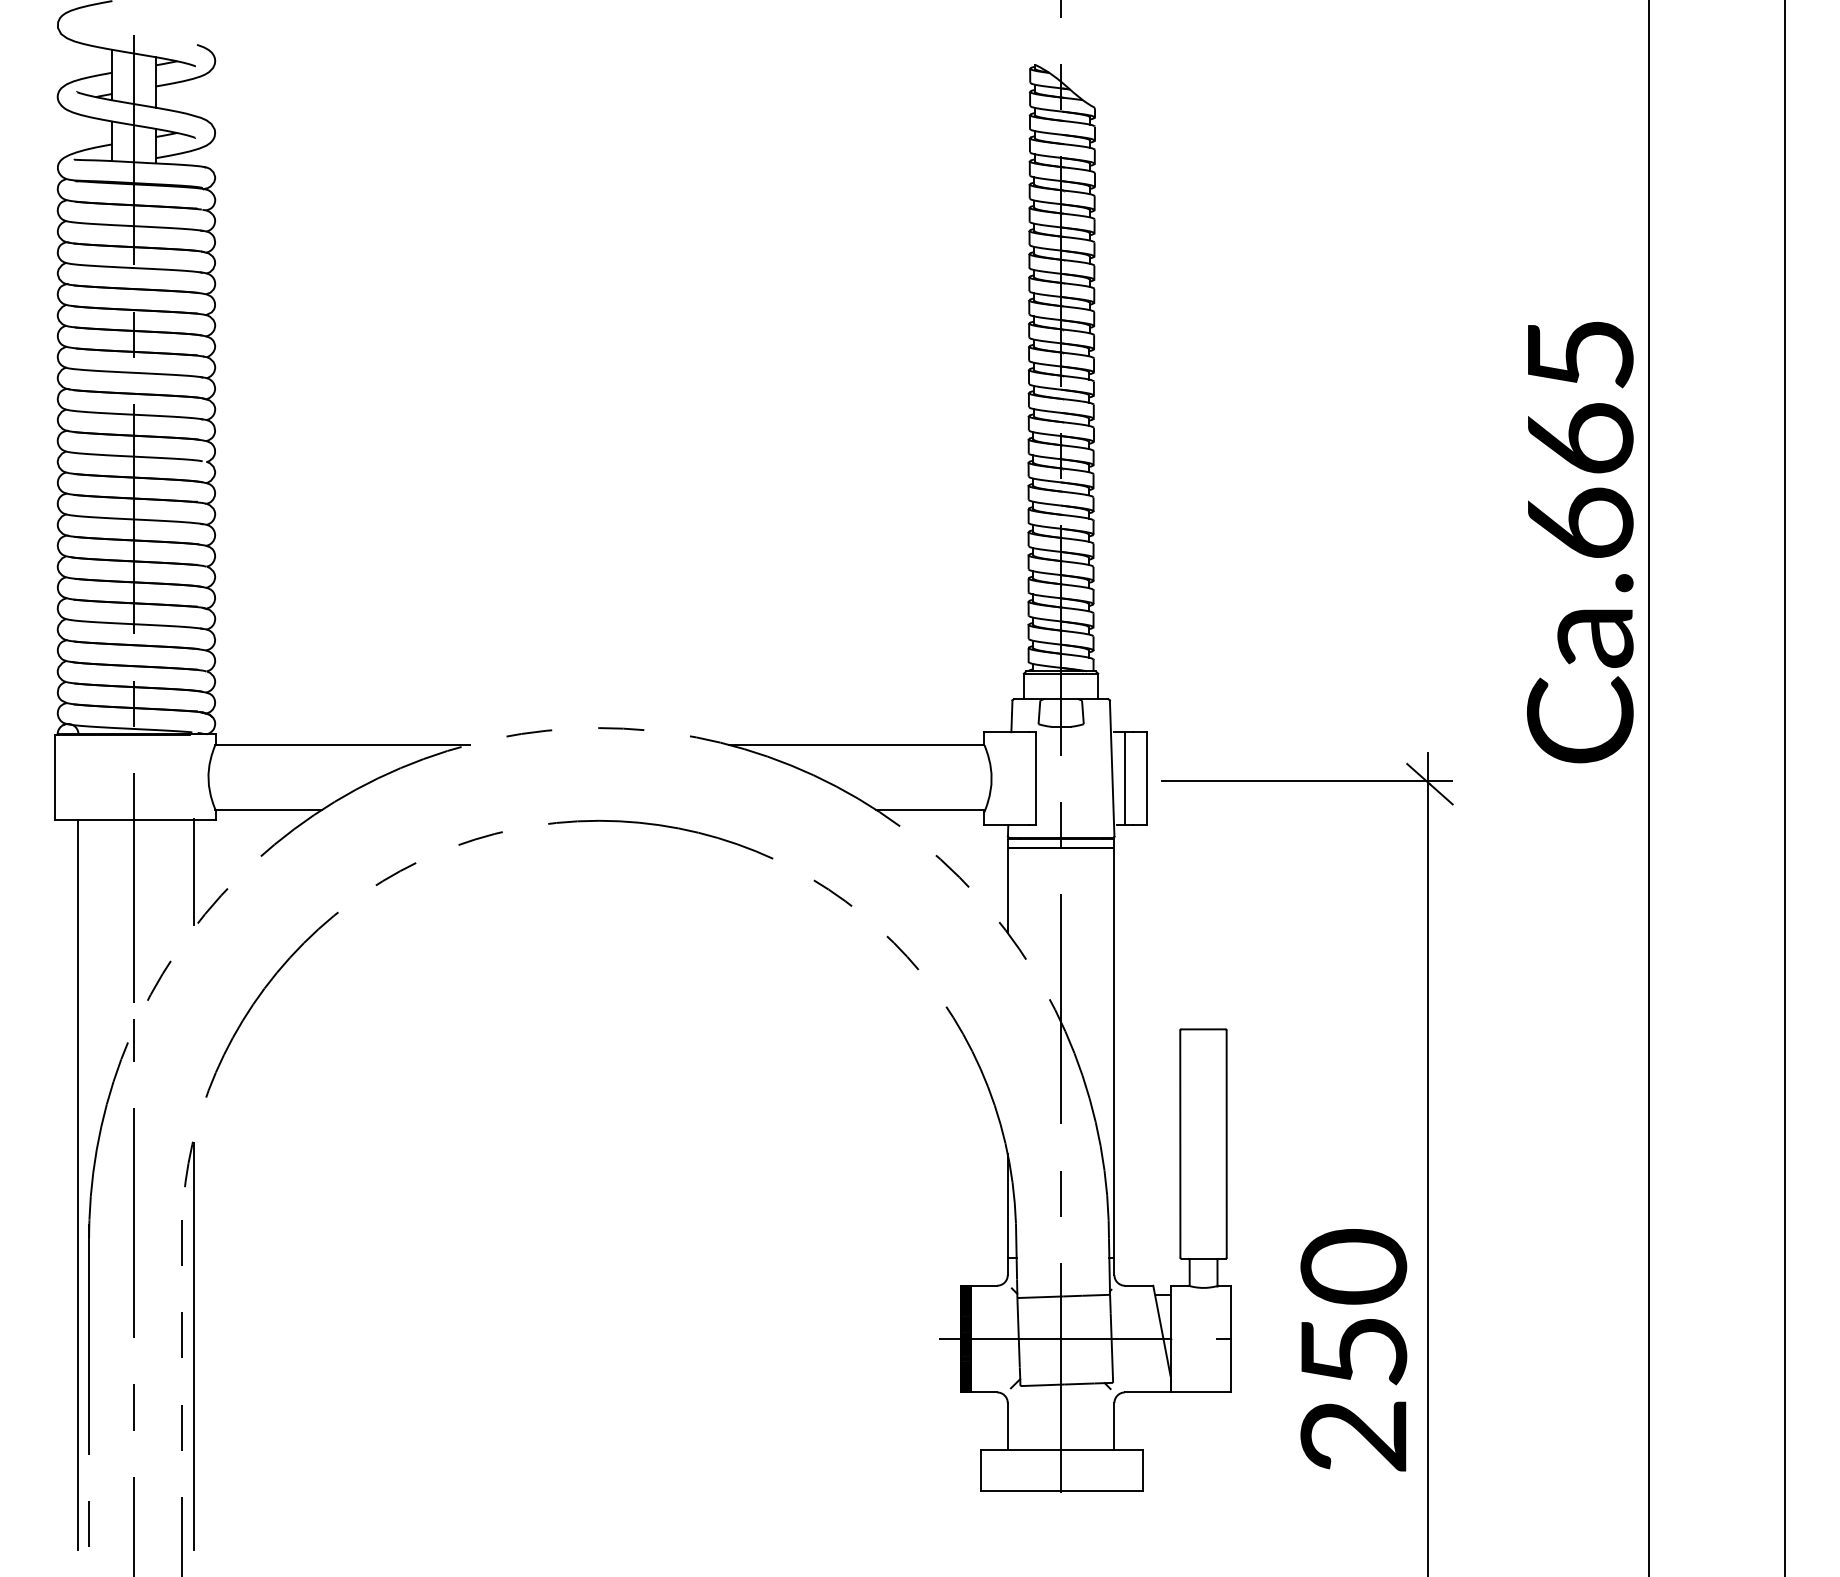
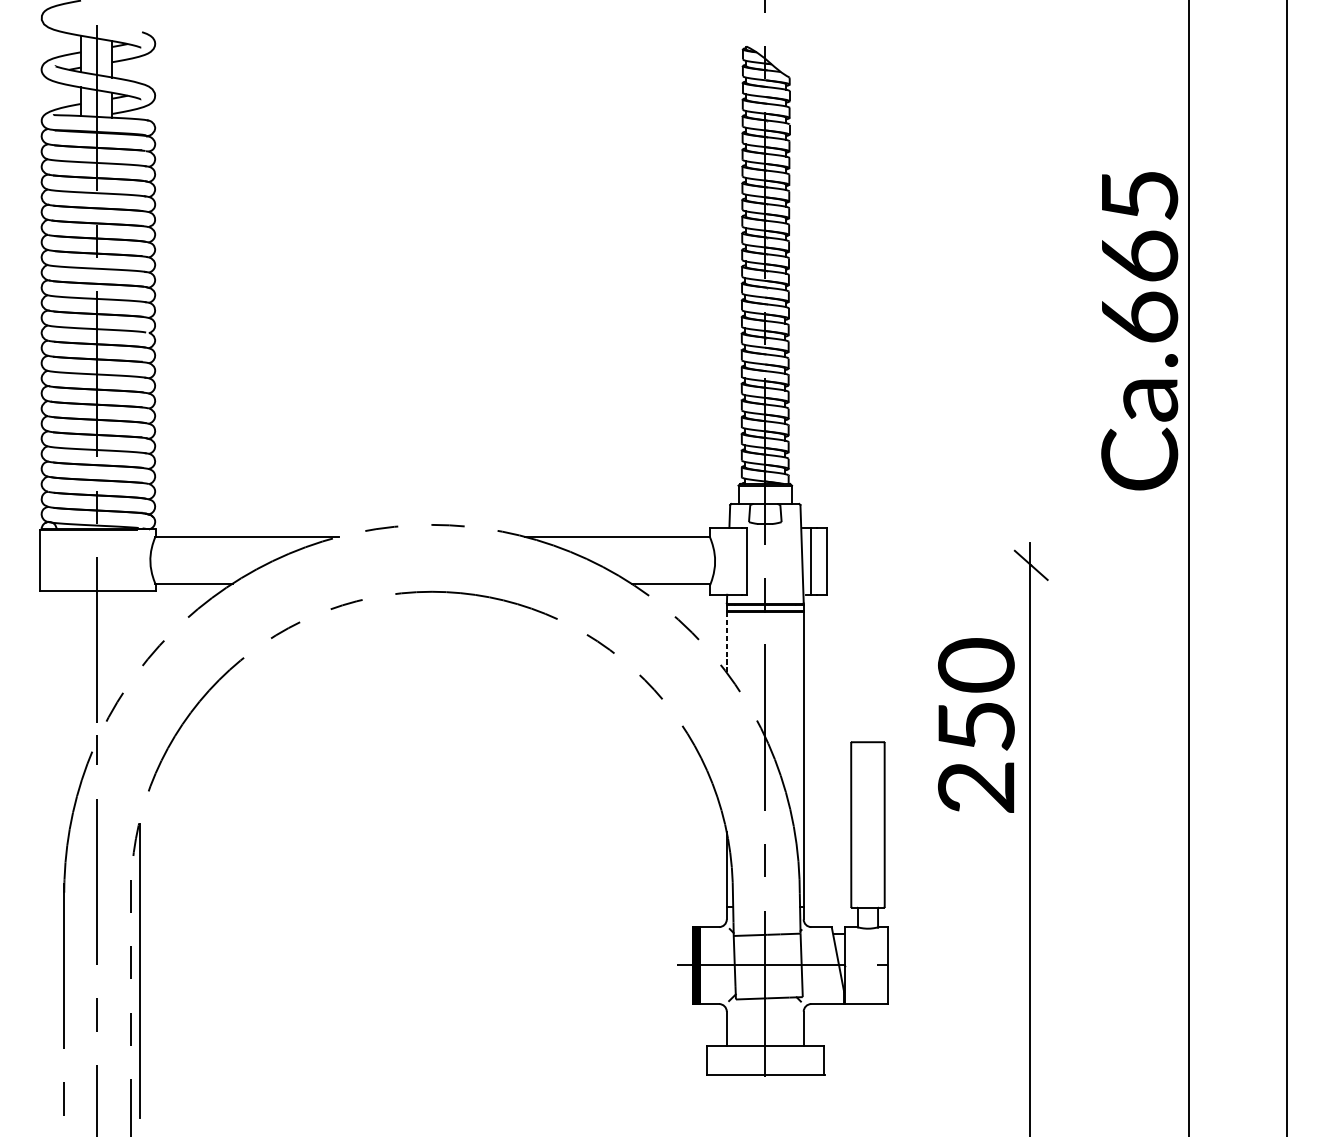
text: (1580, 542) -> (1139, 331), moved
line: (1306, 781) -> (942, 563), removed
line: (194, 872) -> (140, 629), removed
line: (1007, 891) -> (726, 642), solid -> dashed
line: (77, 1185) -> (55, 854), removed
text: (1353, 1350) -> (976, 725), moved

